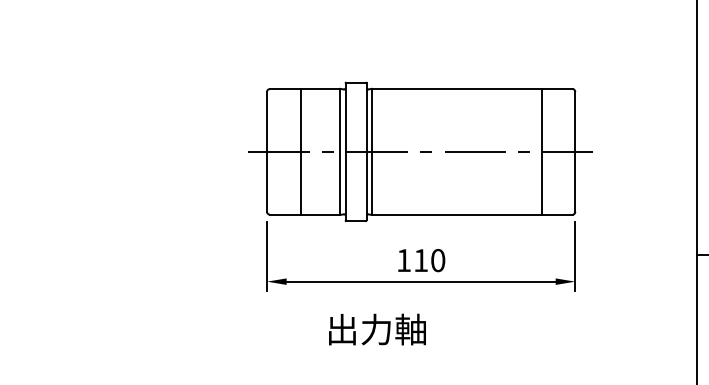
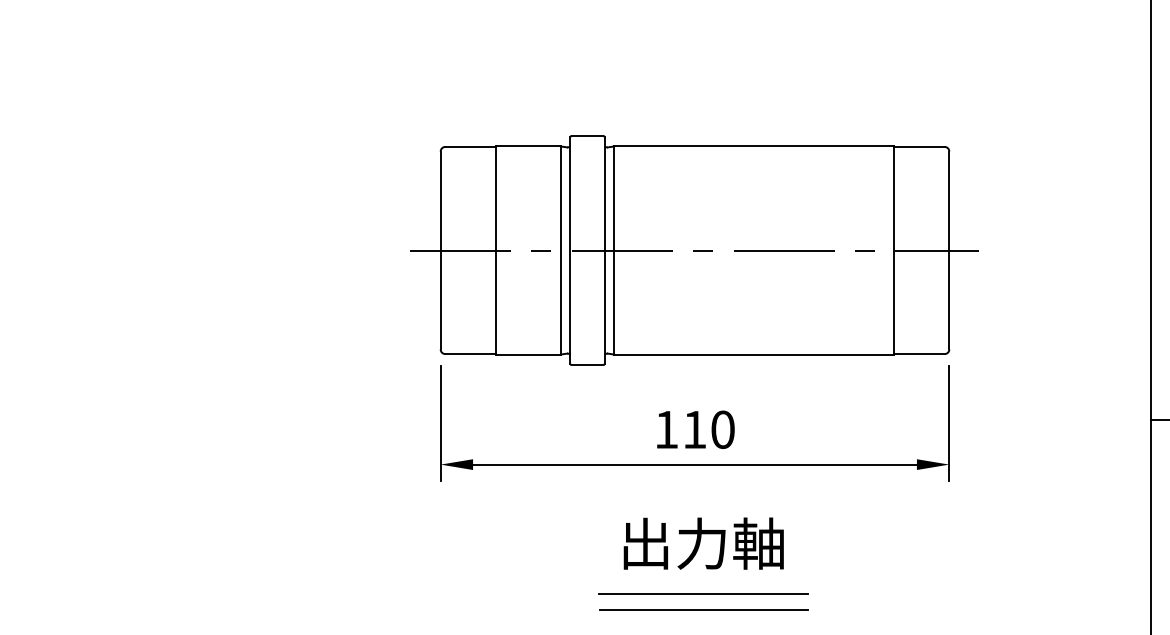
text: (377, 329) -> (703, 543), moved
line: (426, 360) -> (703, 594), added
line: (426, 369) -> (703, 609), added

